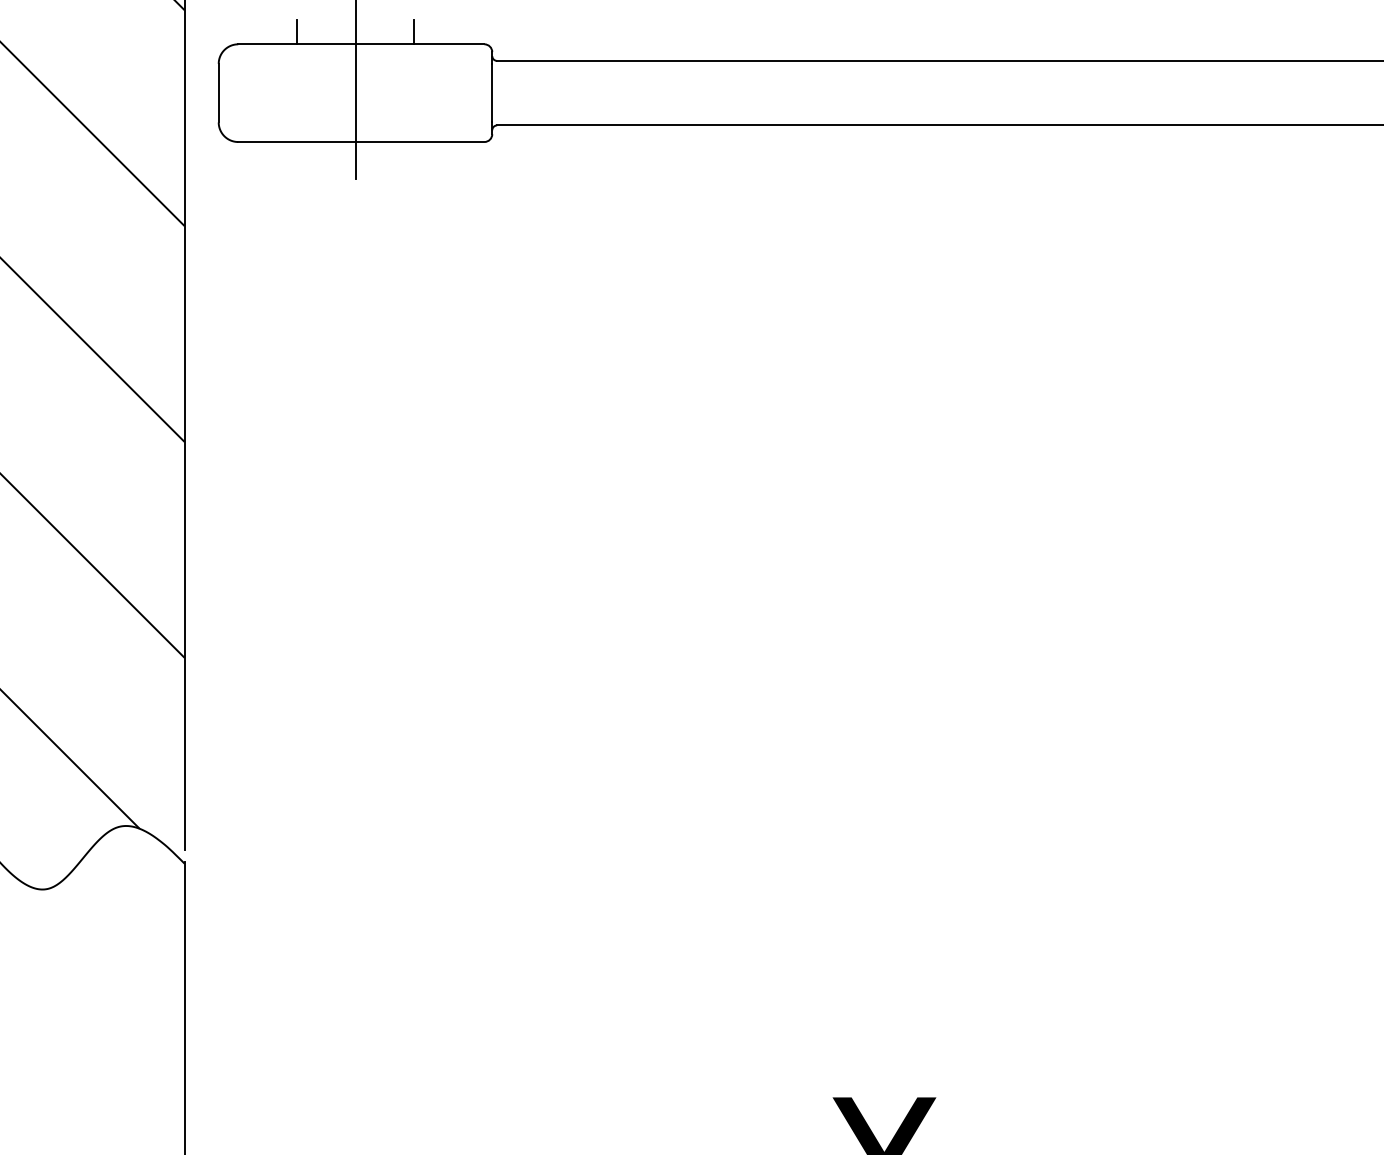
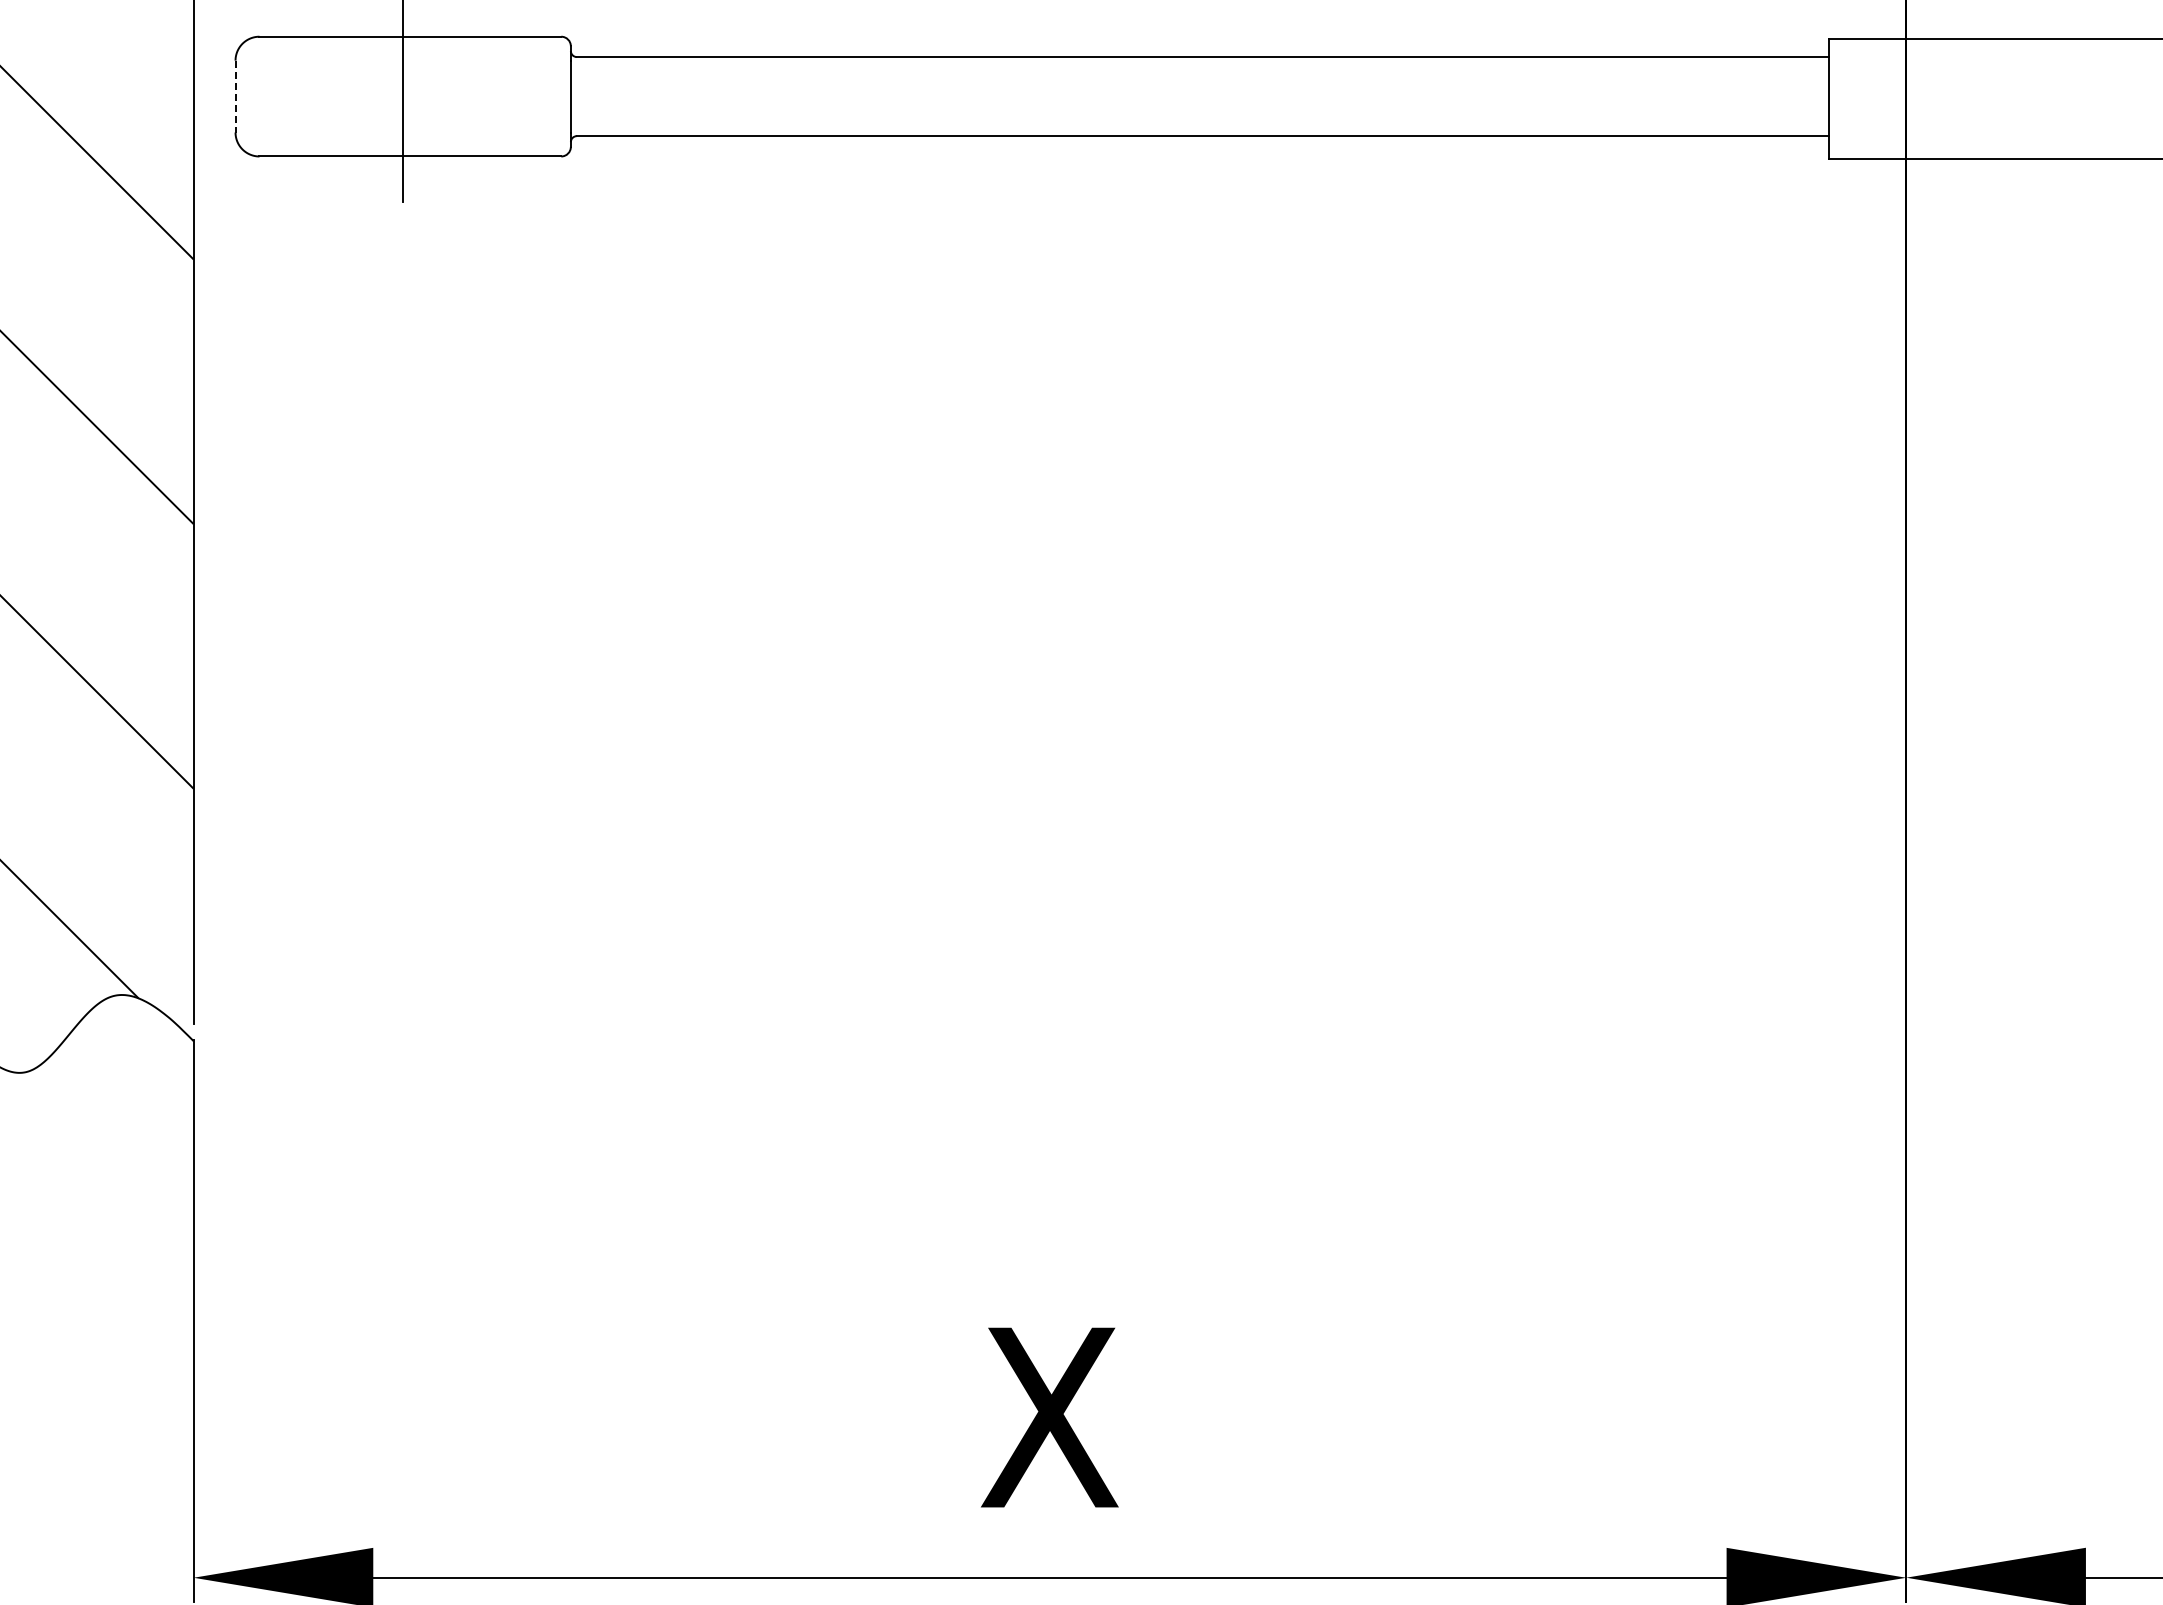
line: (297, 31) -> (331, 21), removed
line: (414, 31) -> (475, 21), removed
line: (218, 93) -> (235, 96), solid -> dashed

